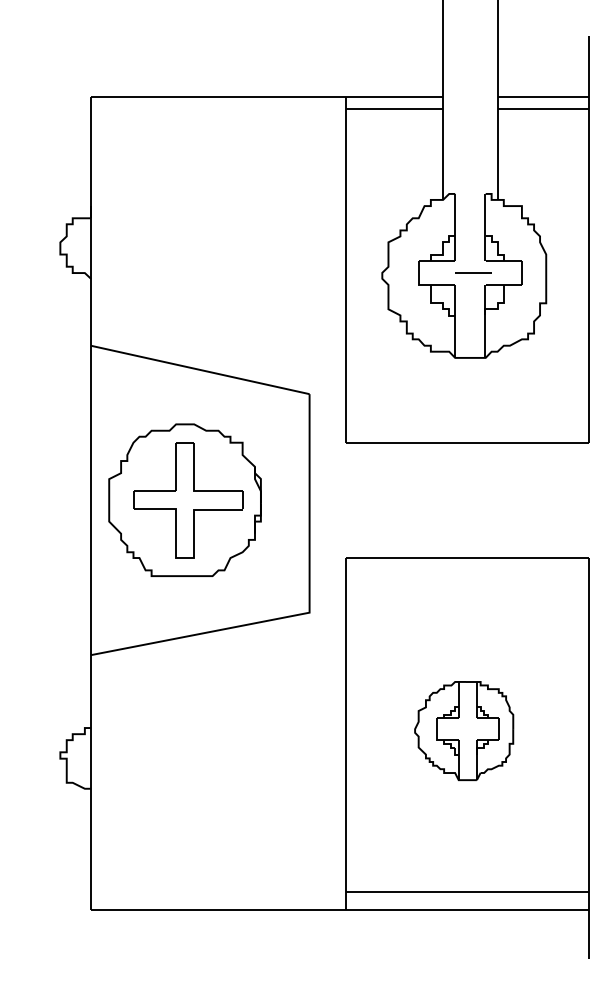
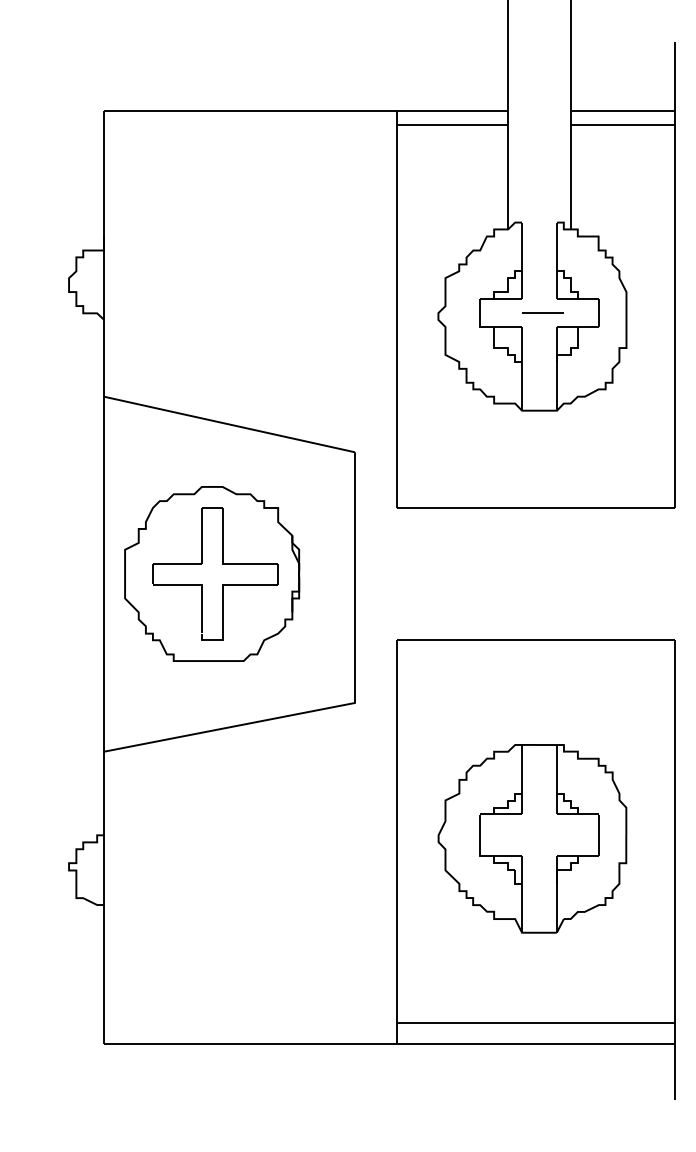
part: (463, 730) -> (531, 838), size x1.67

